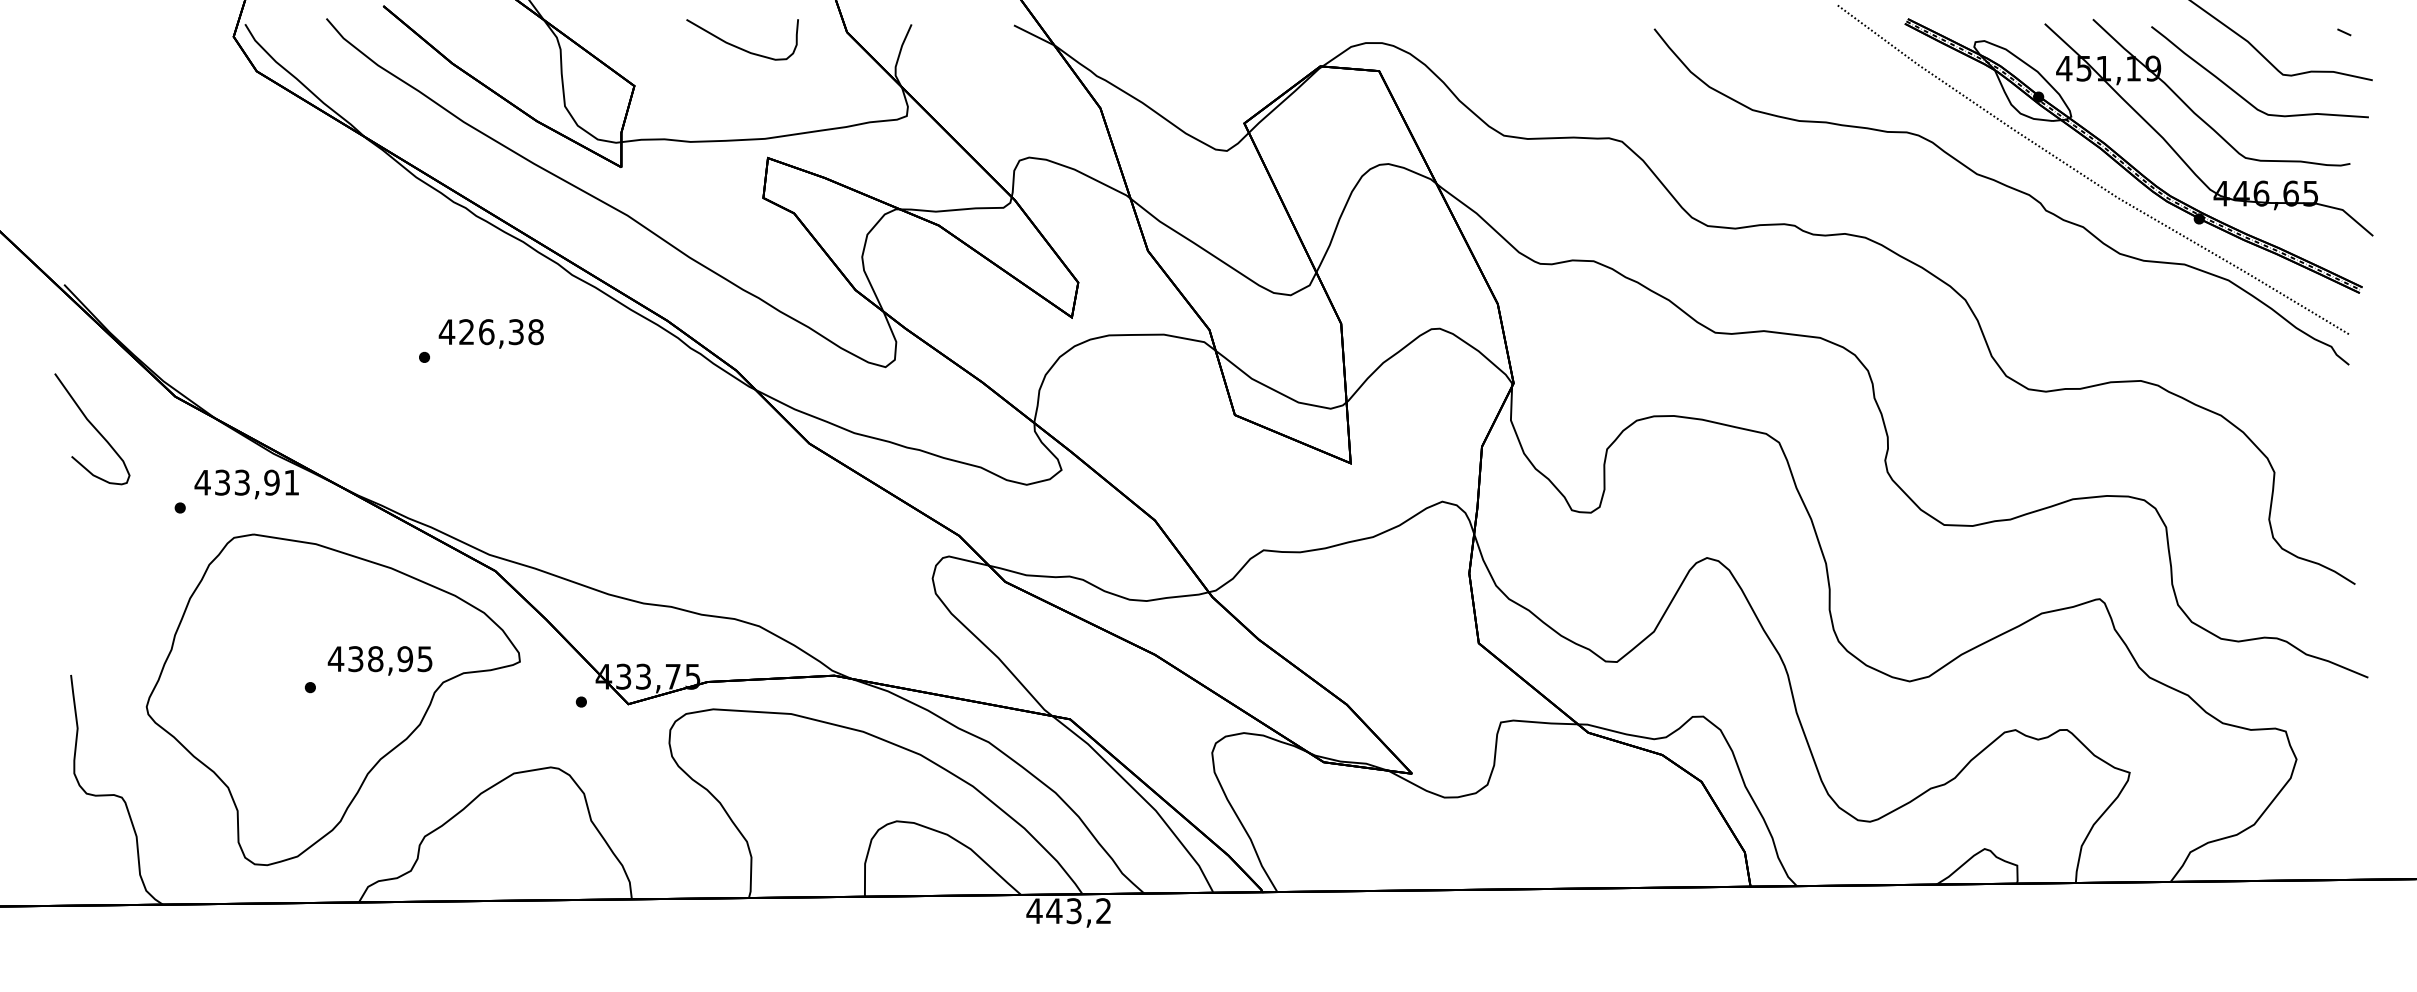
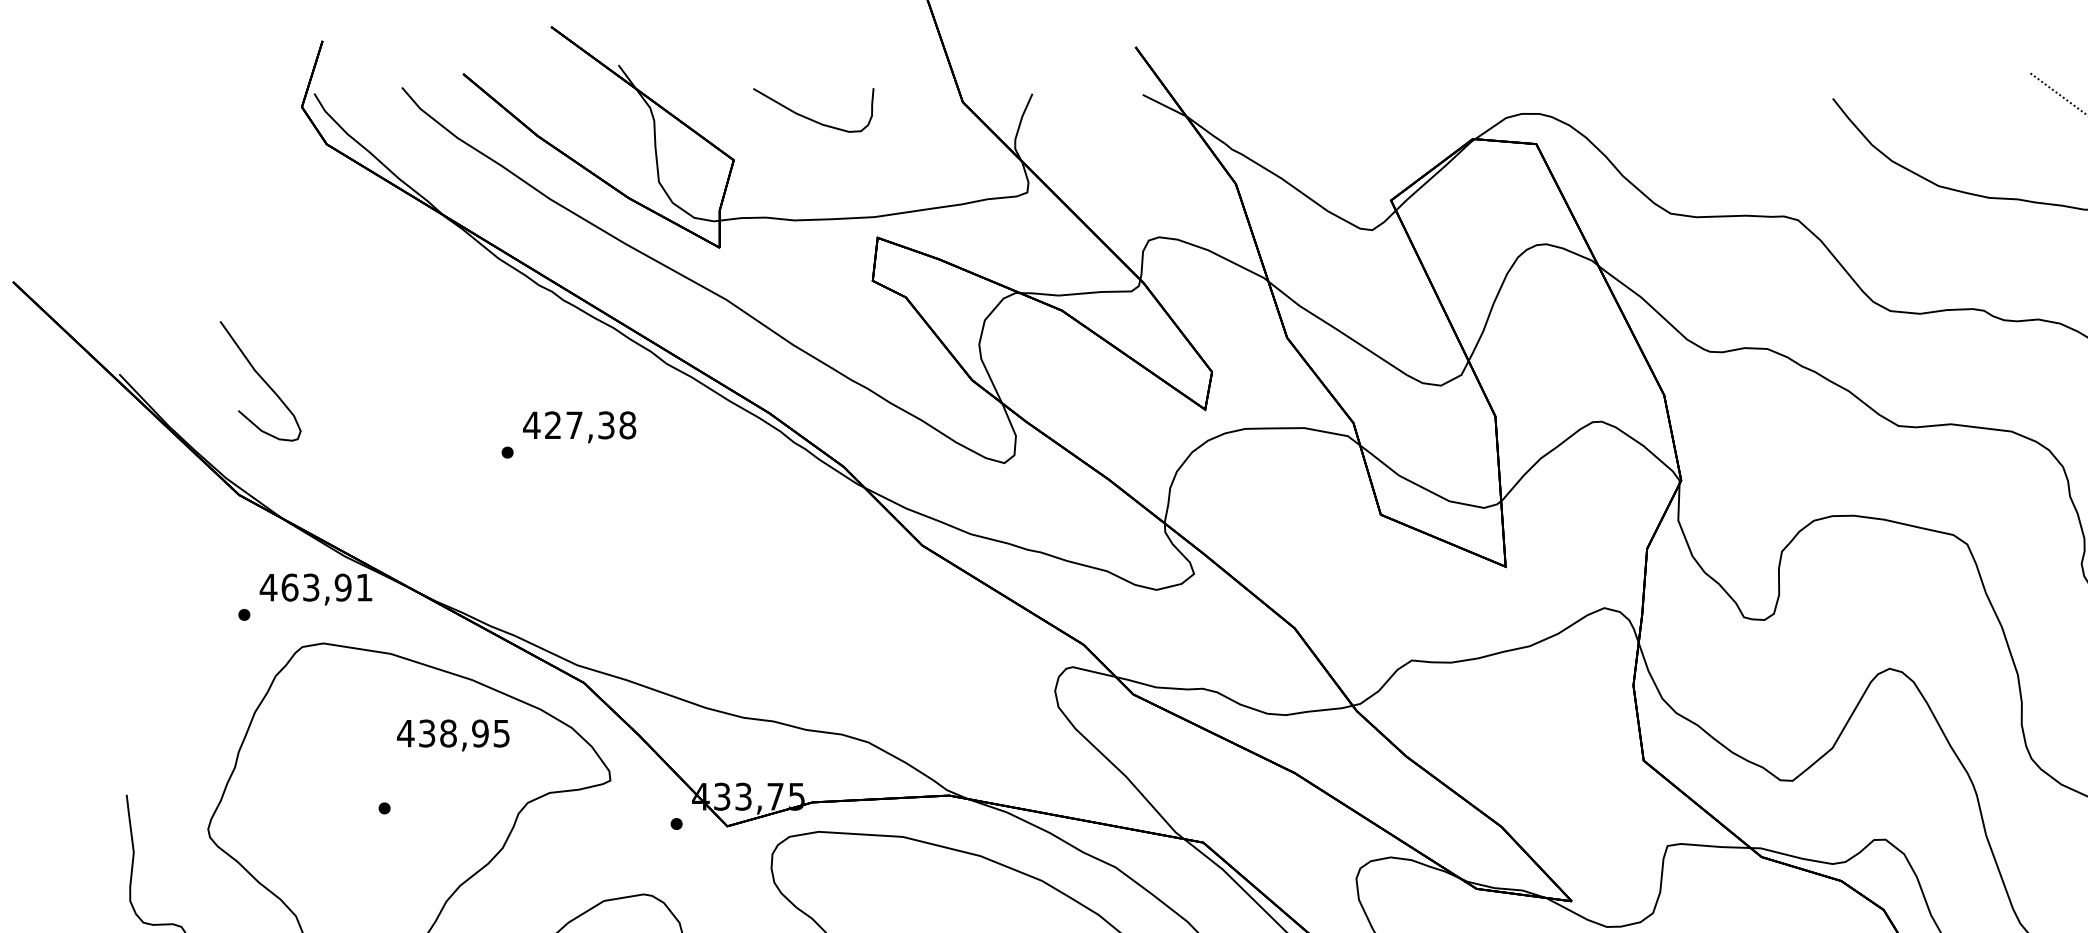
curve: (738, 46) -> (809, 117), moved
text: (486, 332) -> (574, 425), 426,38 -> 427,38
curve: (93, 427) -> (261, 379), moved
text: (222, 482) -> (289, 587), 433,91 -> 463,91
text: (379, 660) -> (452, 735), moved

